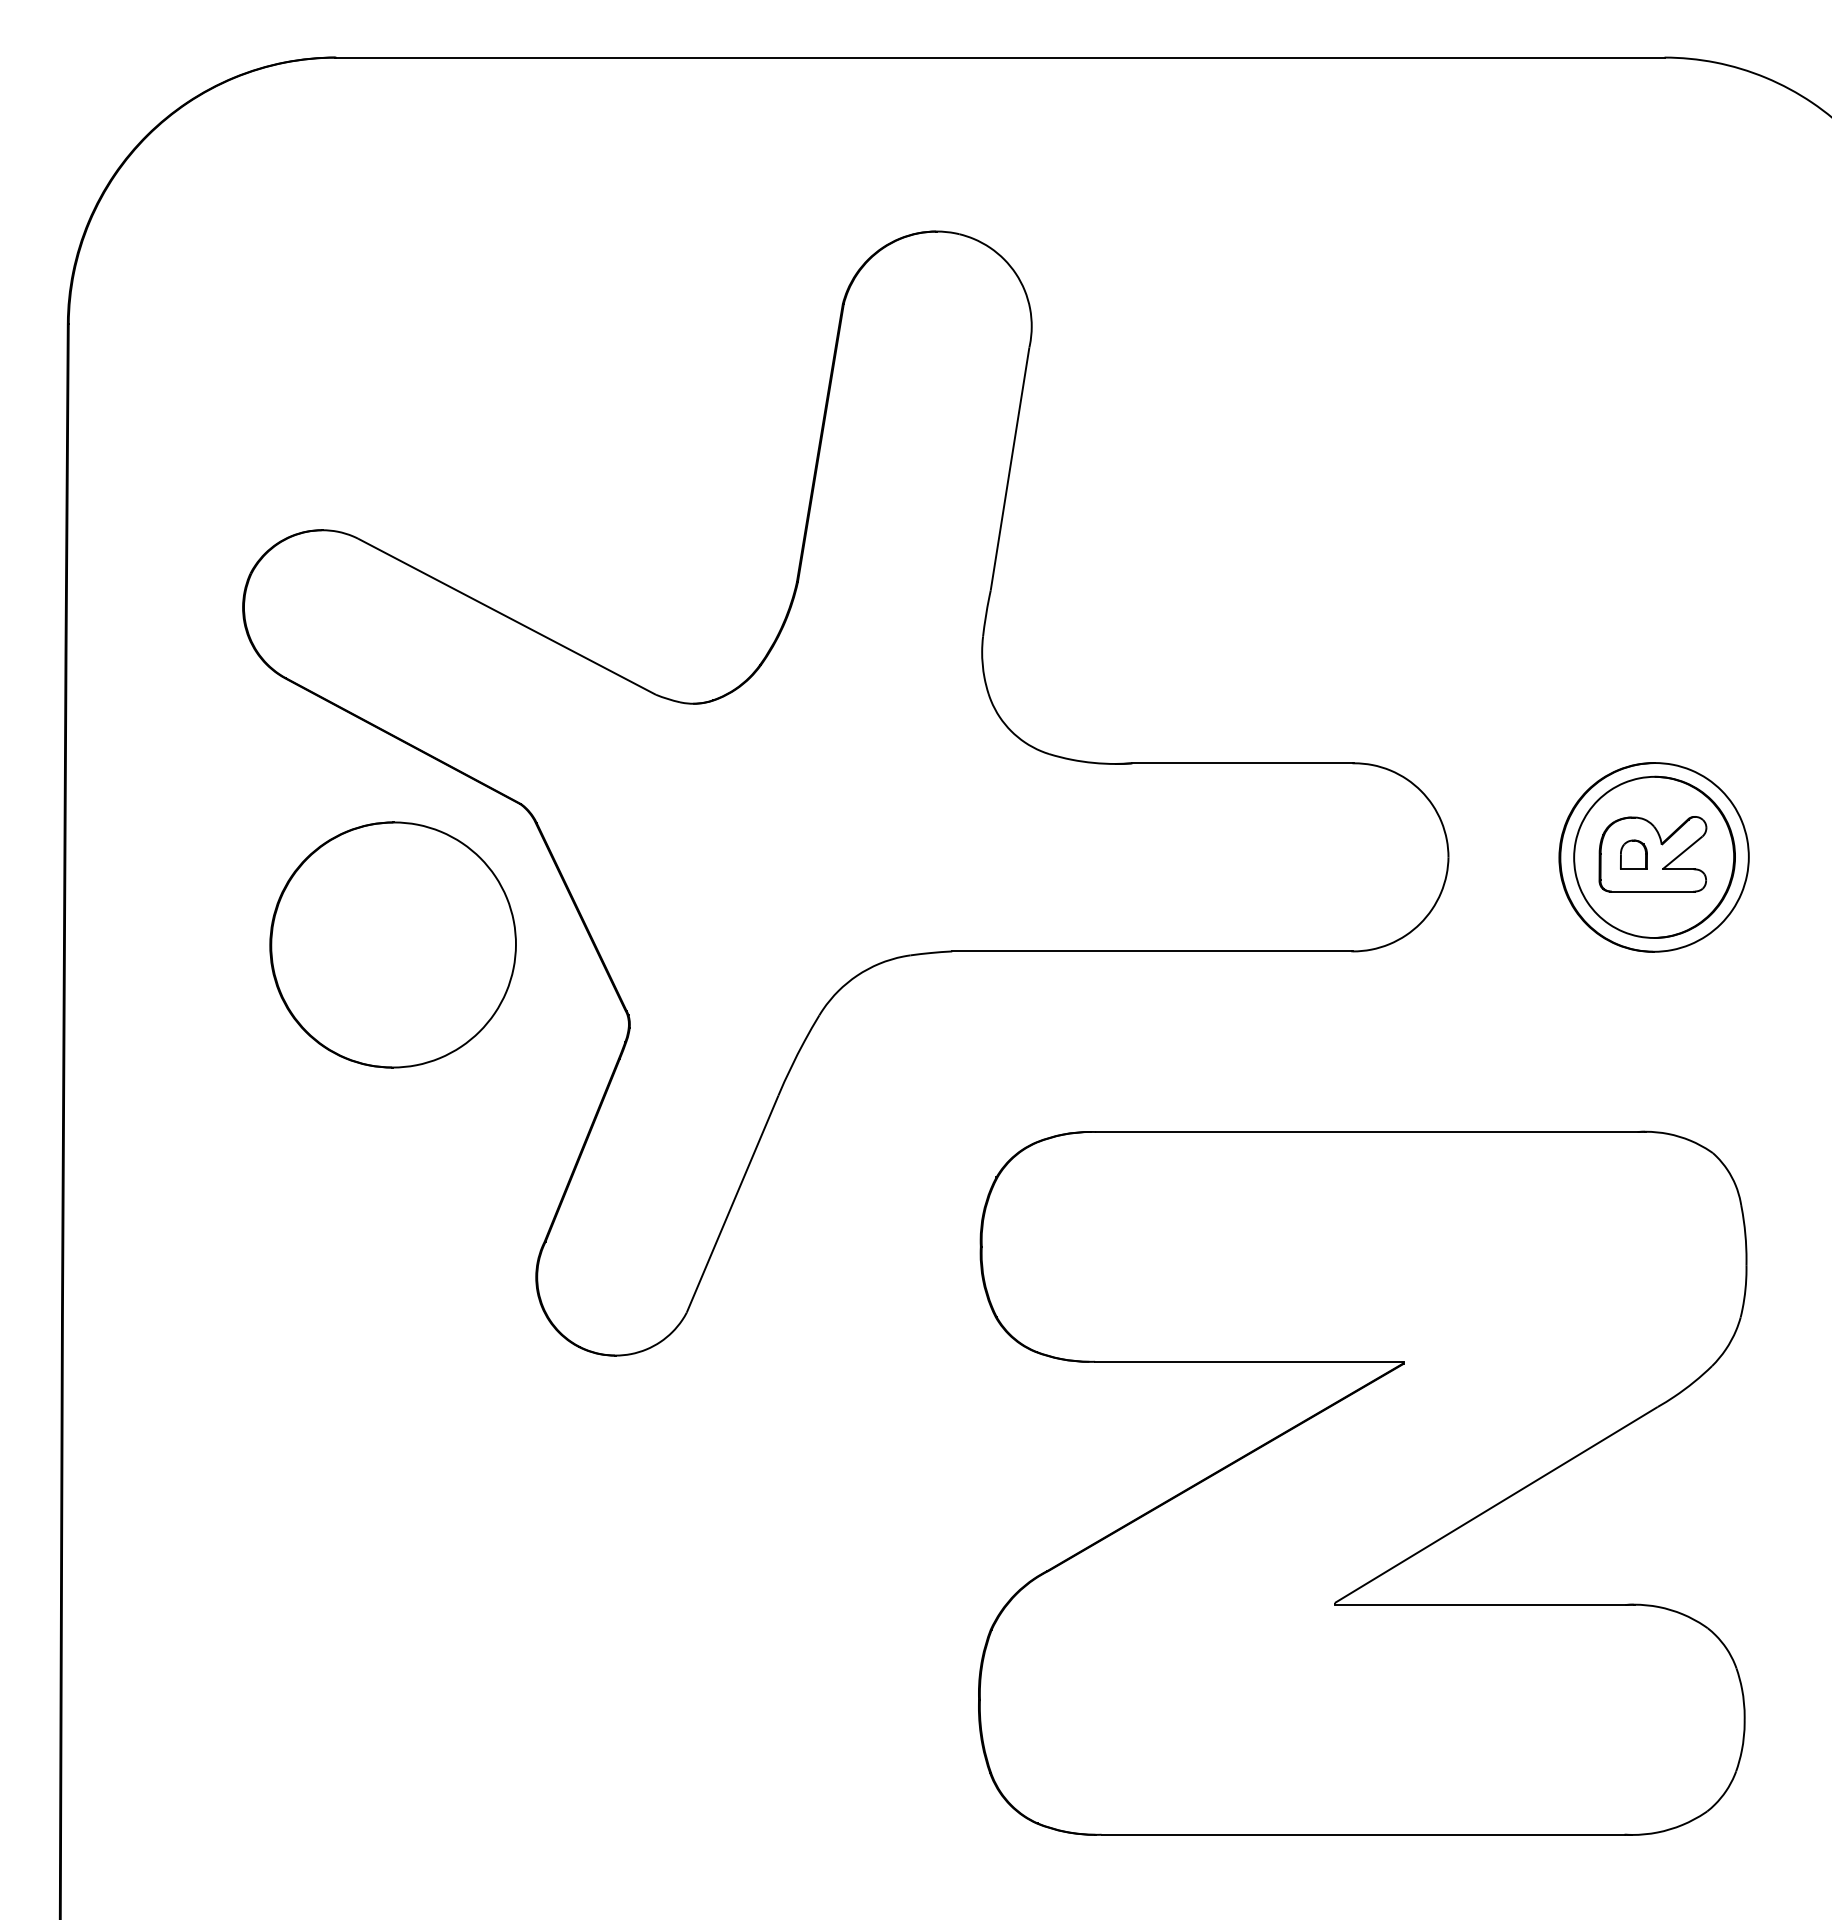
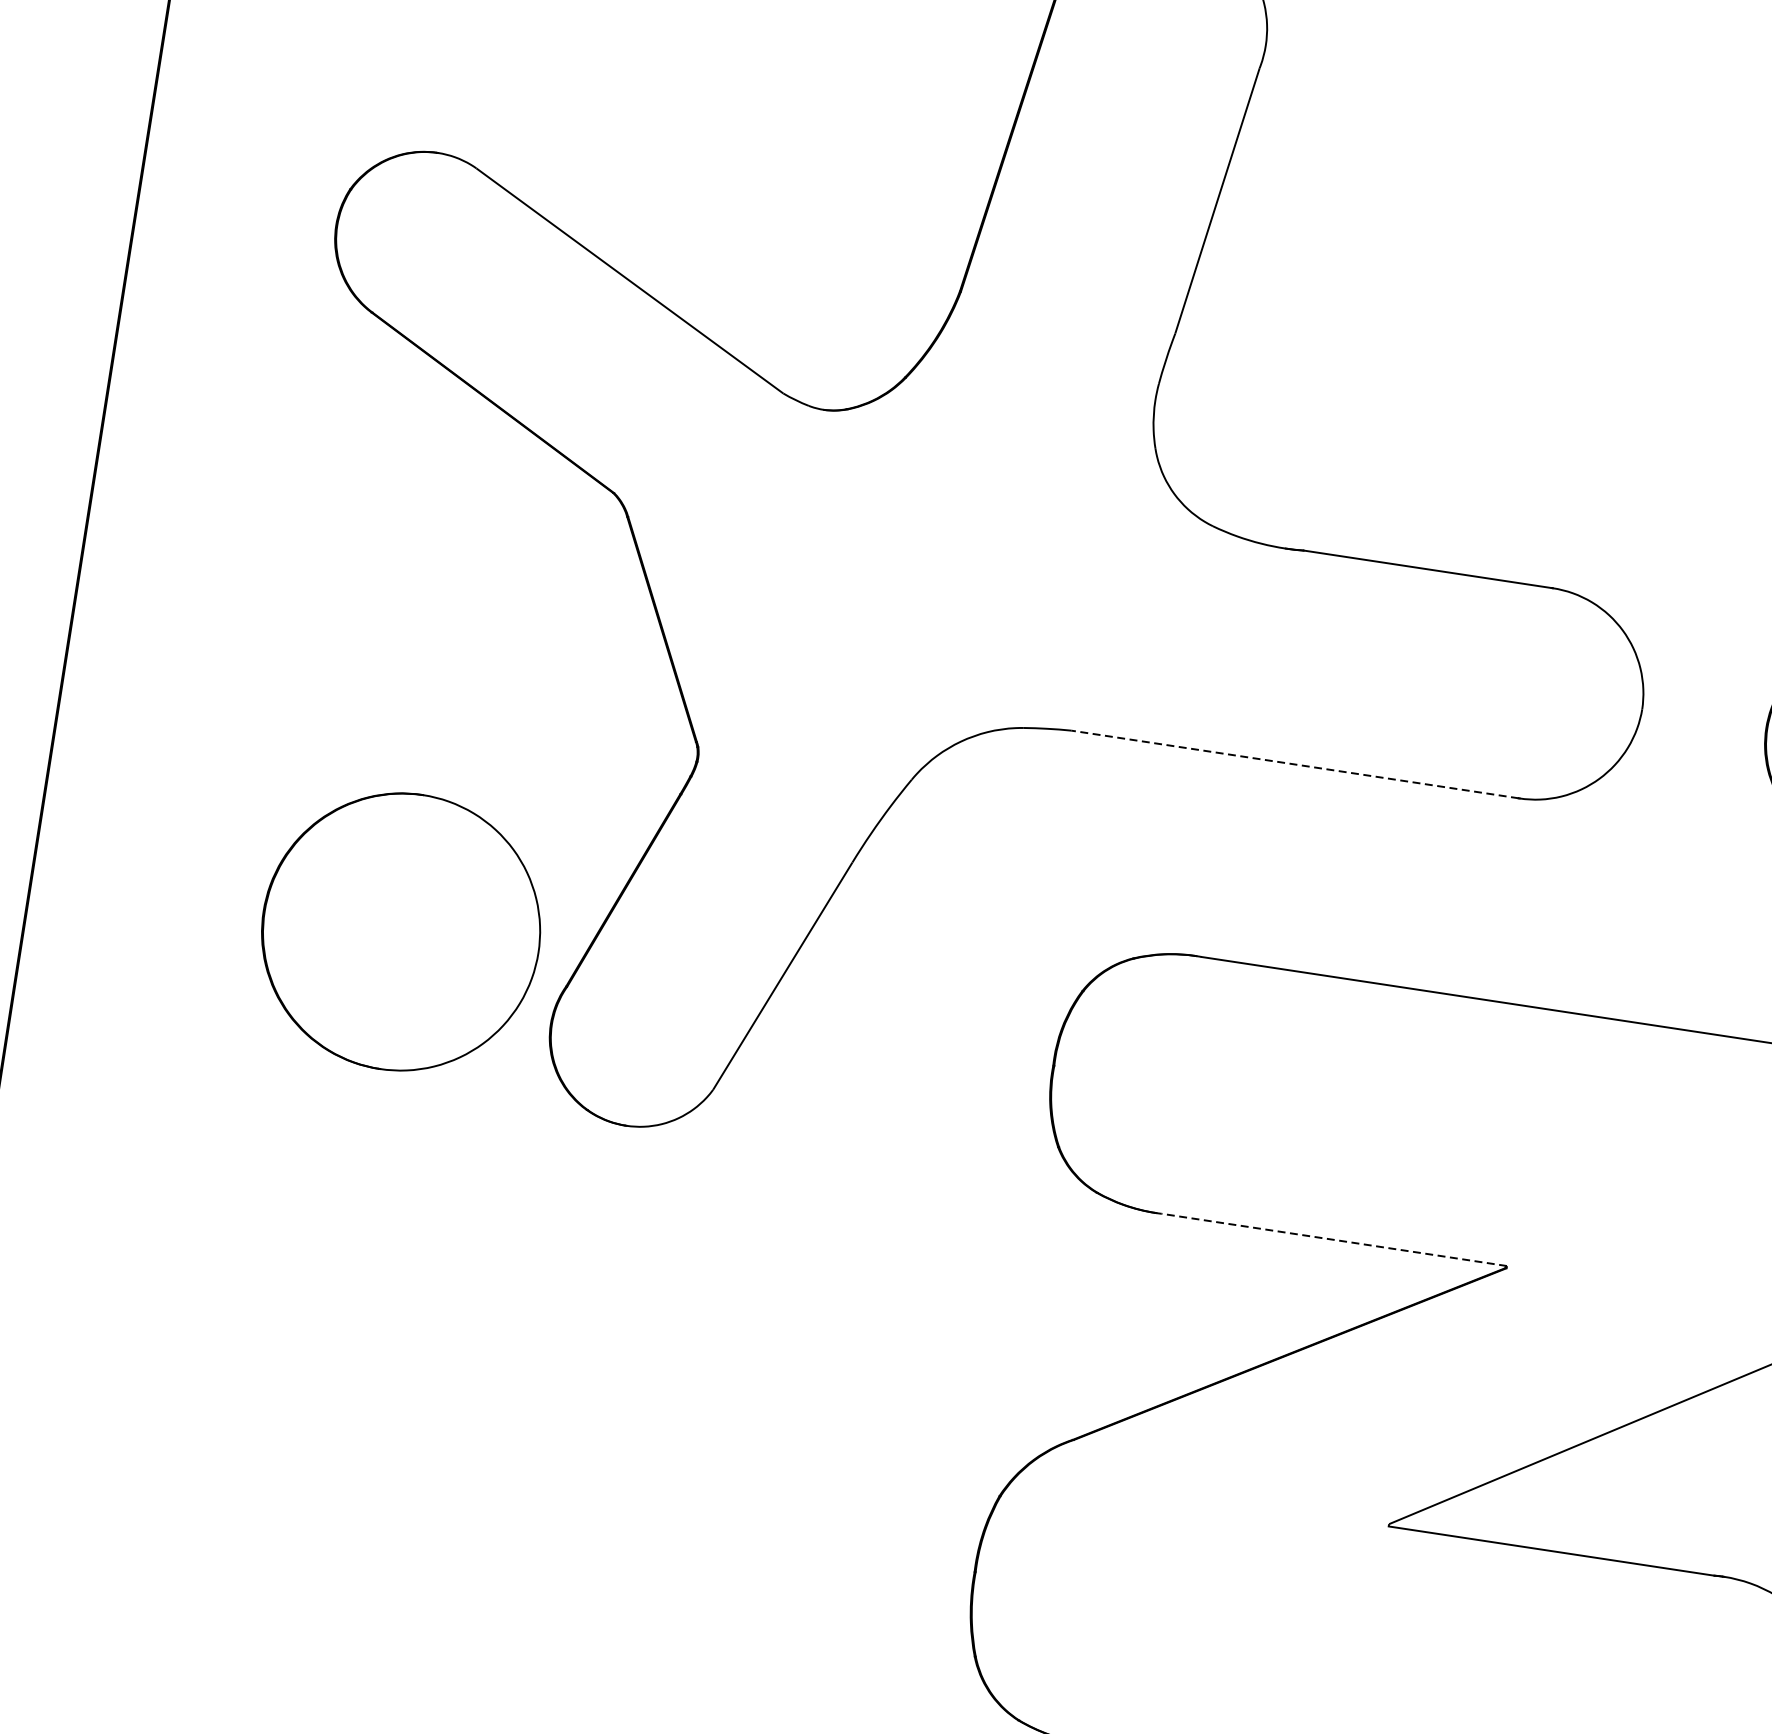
part: (392, 944) -> (400, 931), moved
line: (1151, 951) -> (1294, 764), solid -> dashed
line: (1248, 1361) -> (1333, 1239), solid -> dashed

